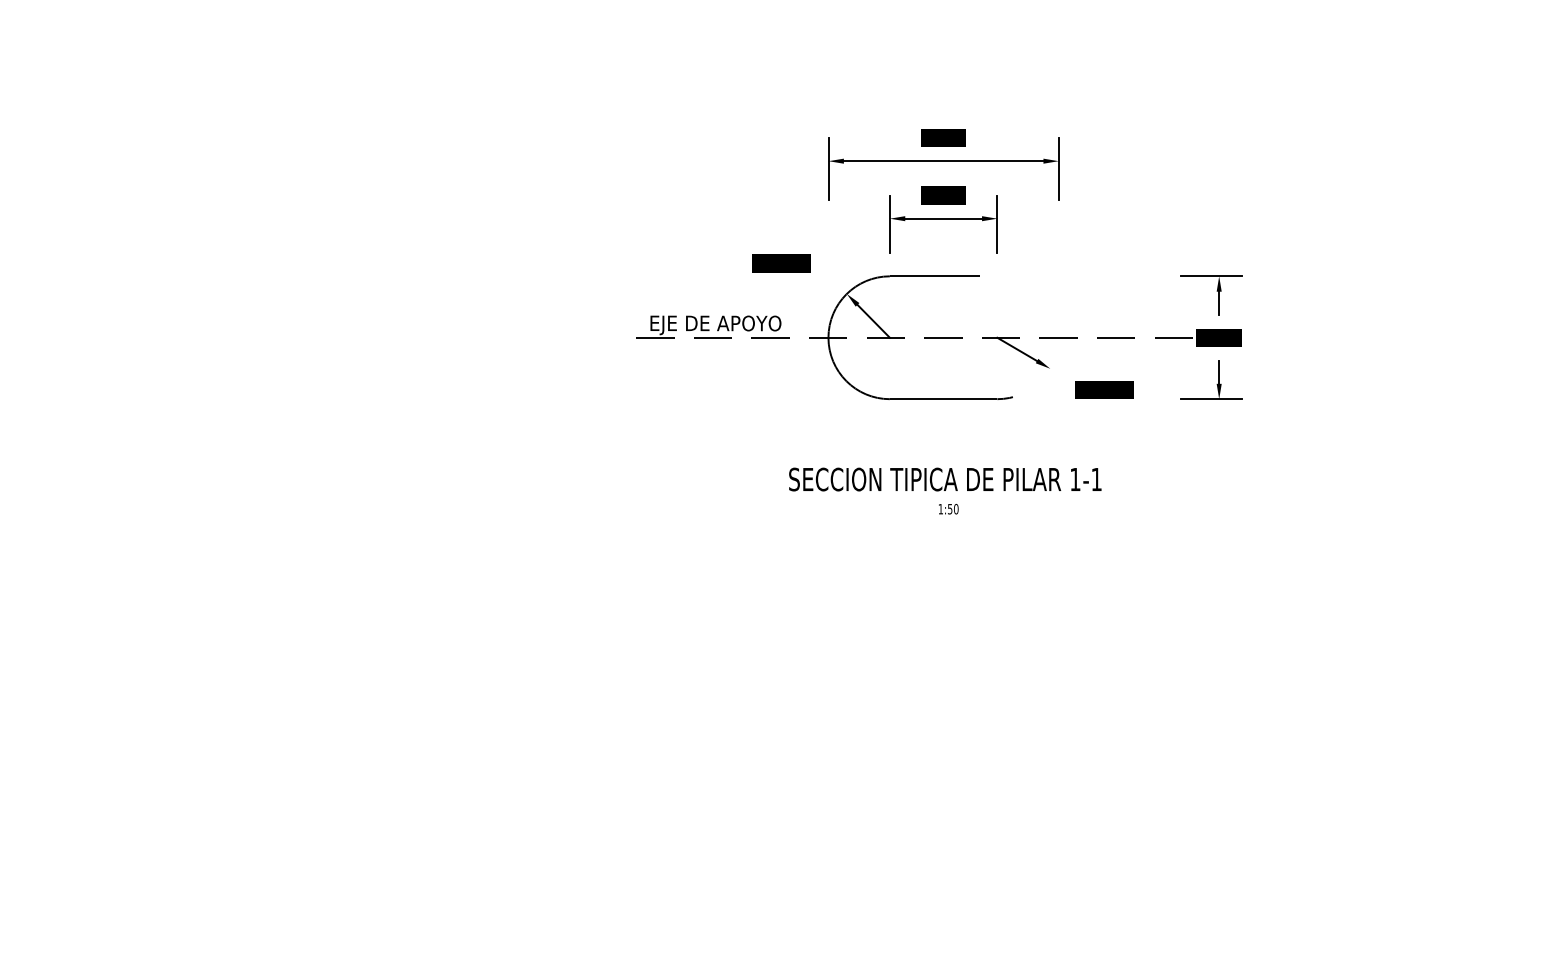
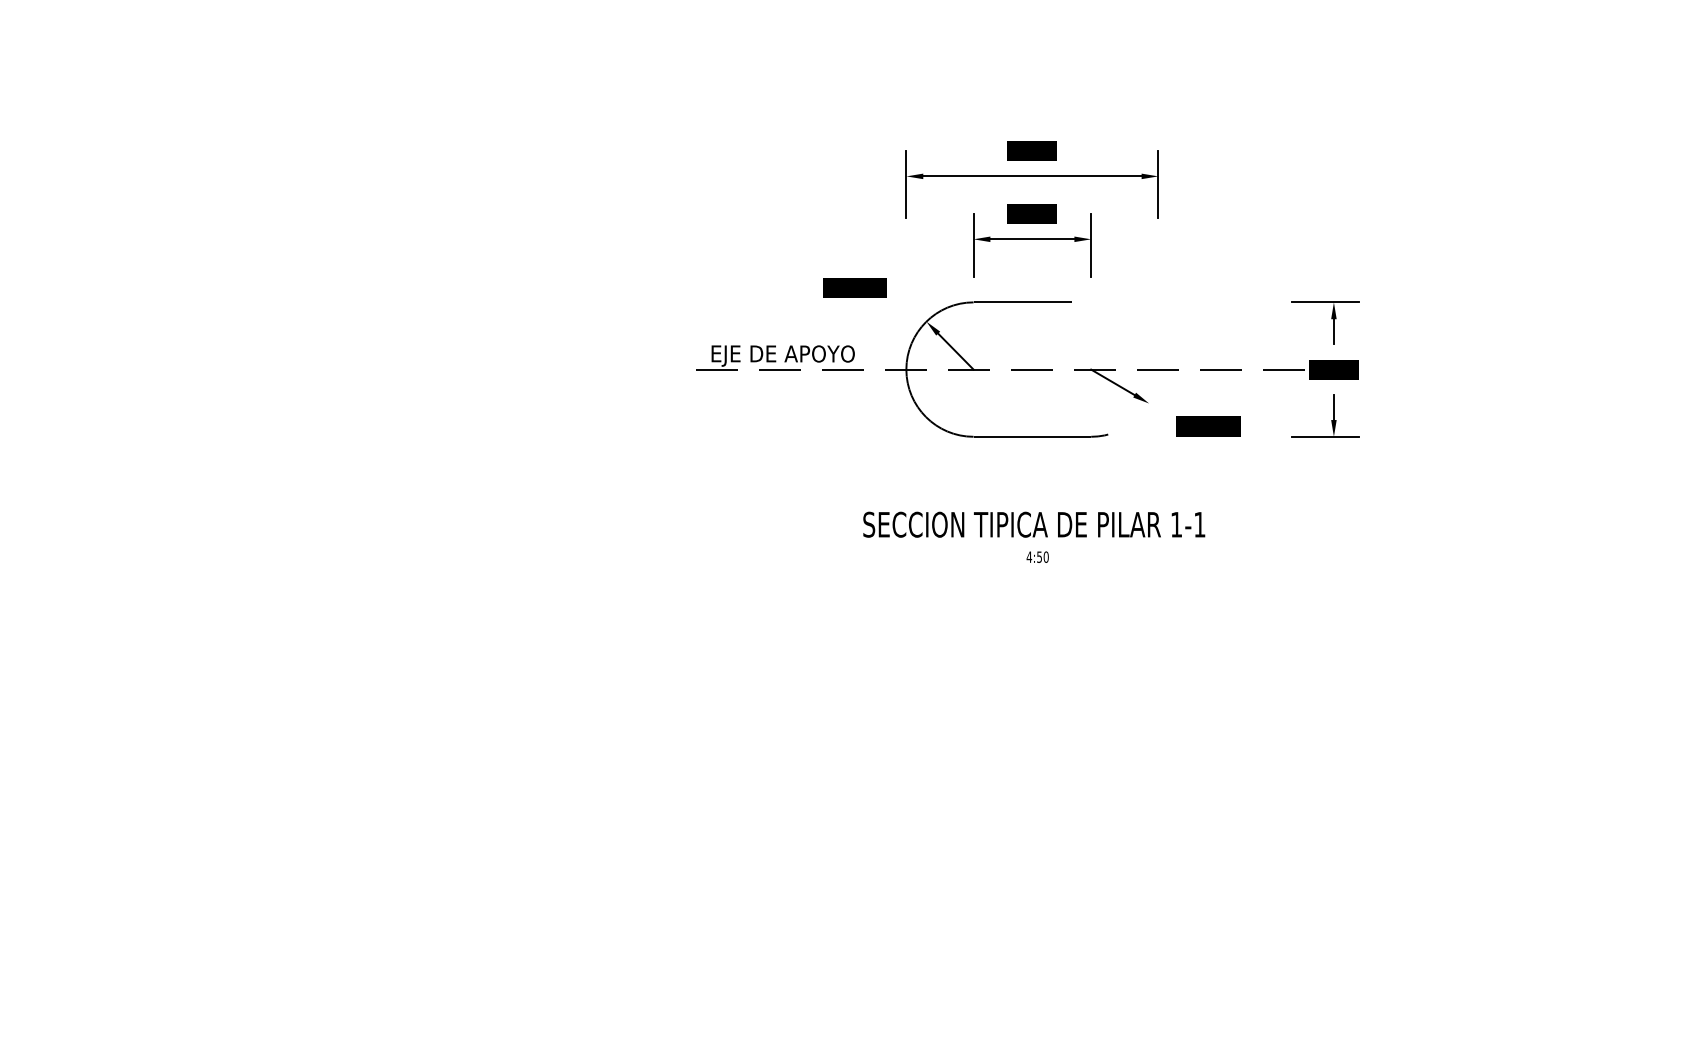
text: (940, 508) -> (1029, 556), 1:50 -> 4:50

